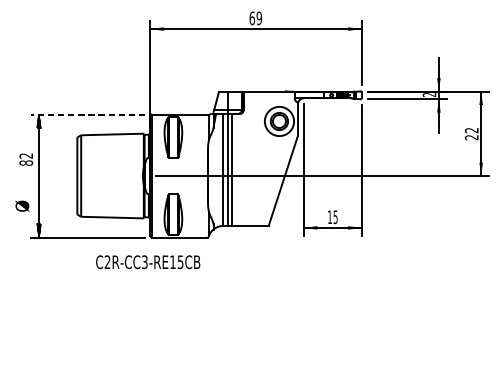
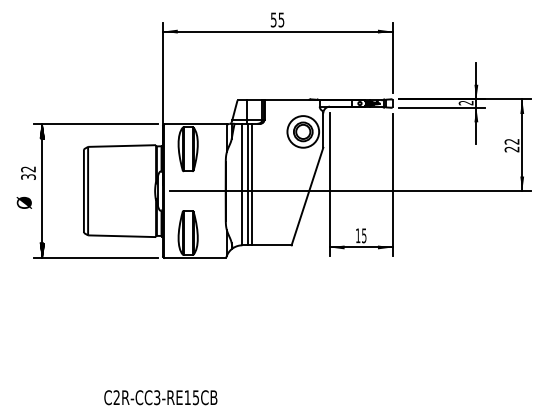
text: (255, 17) -> (277, 19), 69 -> 55
line: (88, 114) -> (95, 124), dashed -> solid
text: (26, 163) -> (28, 177), 82 -> 32
text: (21, 205) -> (23, 202), moved
text: (147, 262) -> (160, 397), moved

